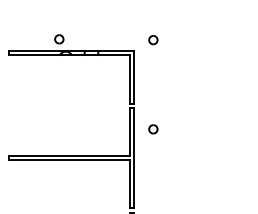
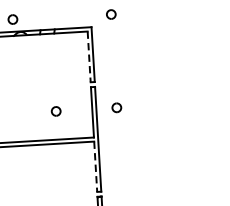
line: (129, 79) -> (88, 57), solid -> dashed
part: (95, 129) -> (56, 111), added
line: (129, 184) -> (95, 166), solid -> dashed

